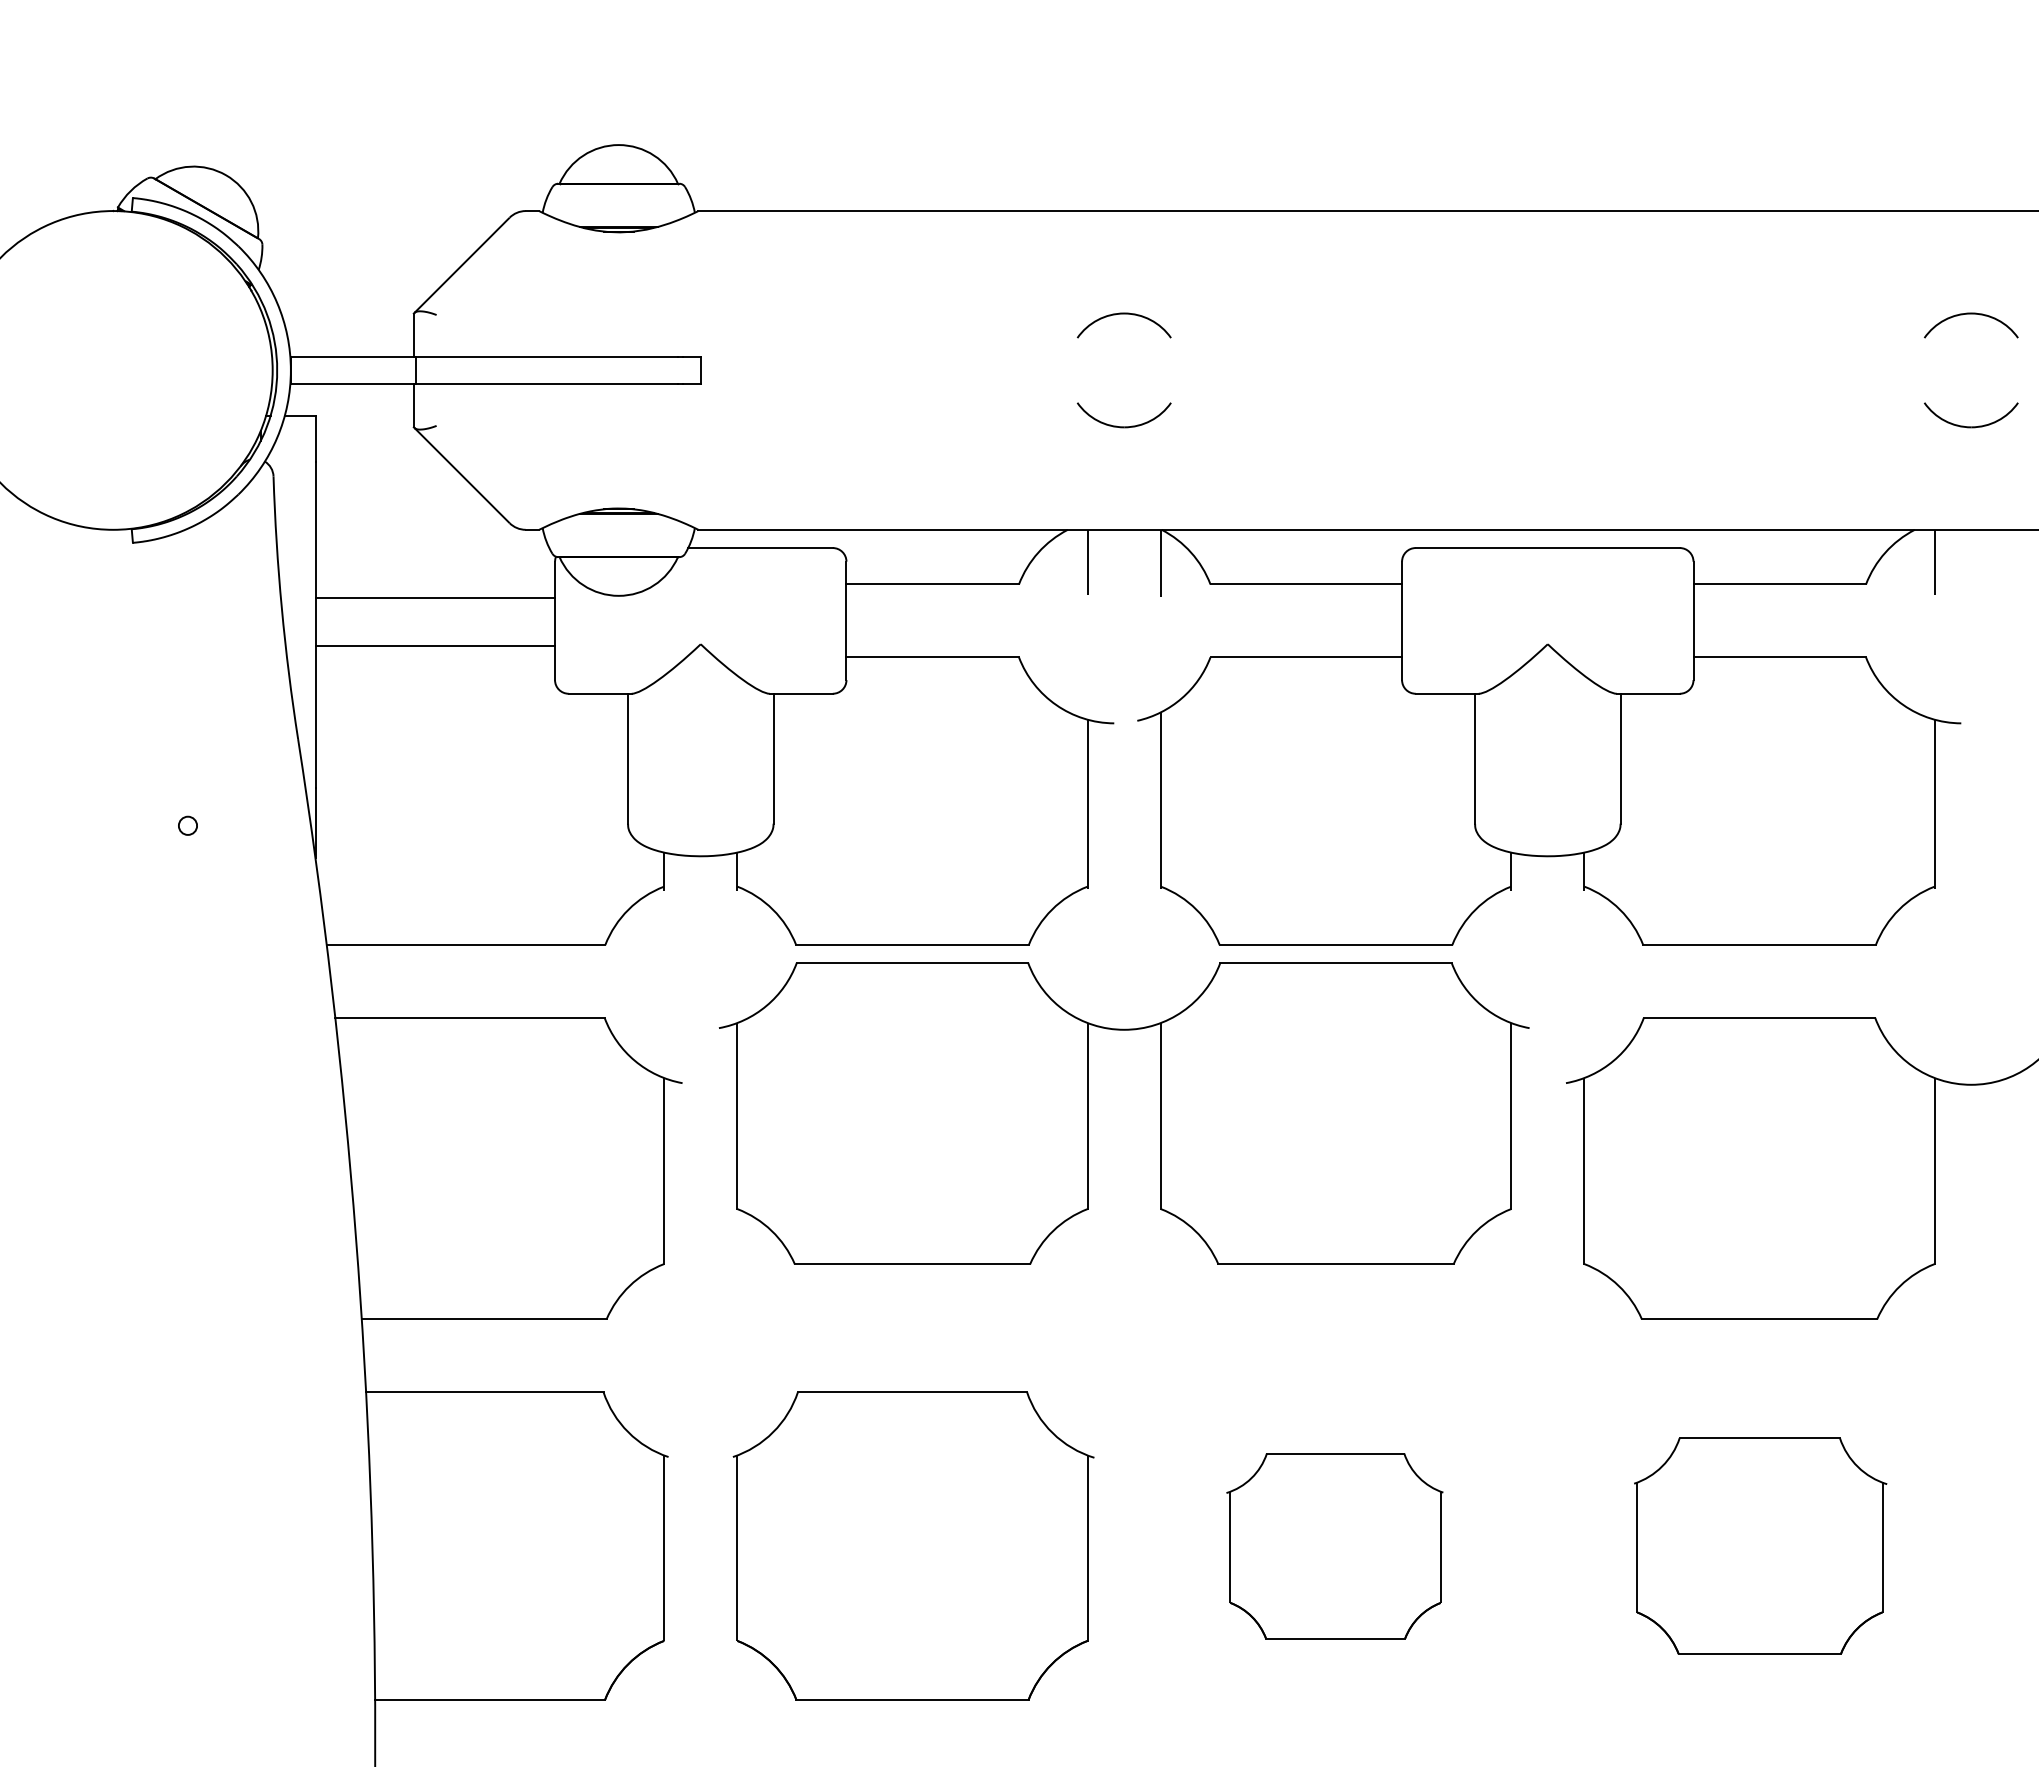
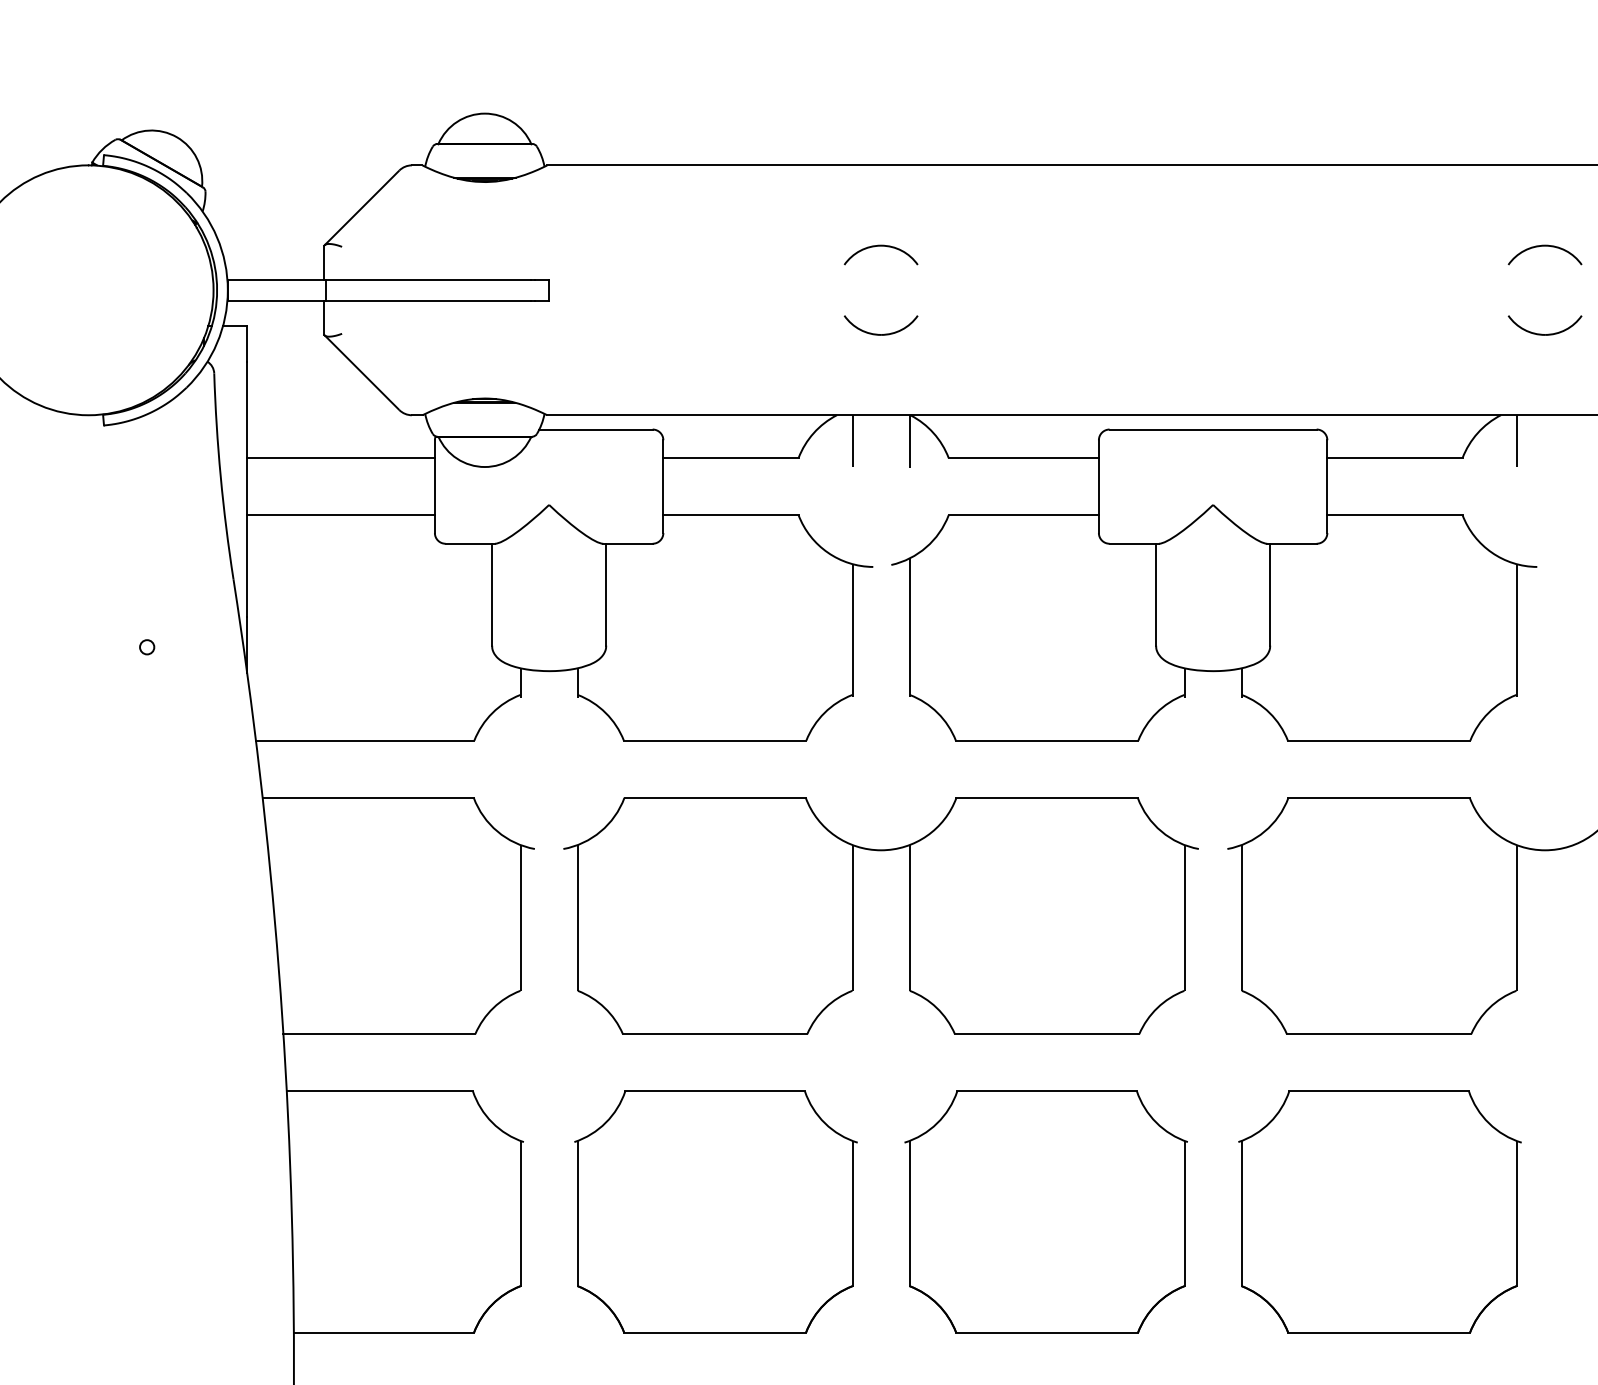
line: (435, 598) -> (341, 515), moved
line: (435, 646) -> (341, 458), moved
part: (1088, 1113) -> (853, 915), moved
part: (1334, 1545) -> (1045, 1211), size x1.67
part: (1760, 1545) -> (1379, 1211), size x1.43

